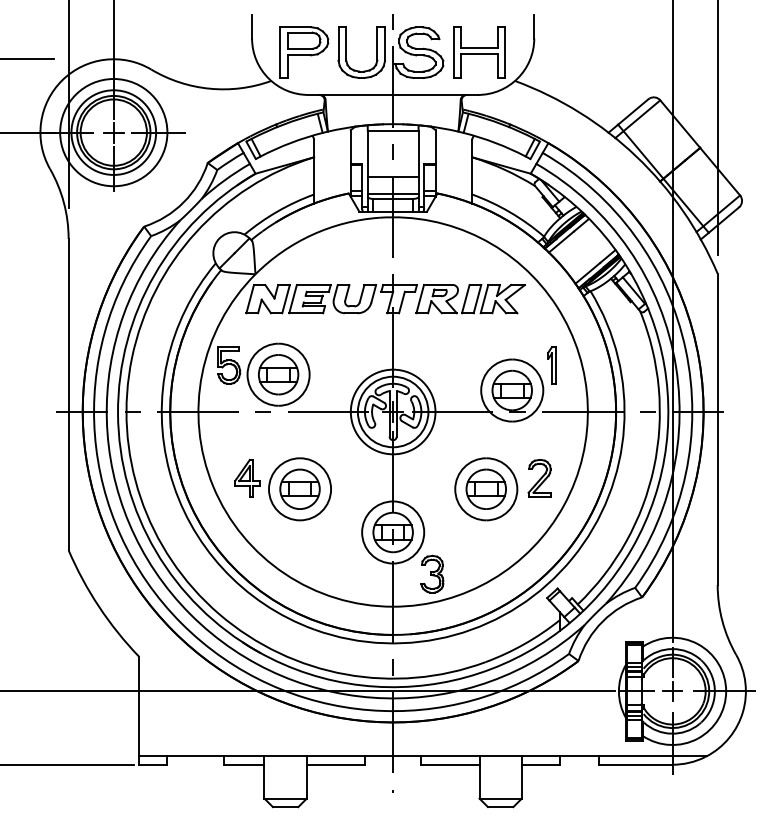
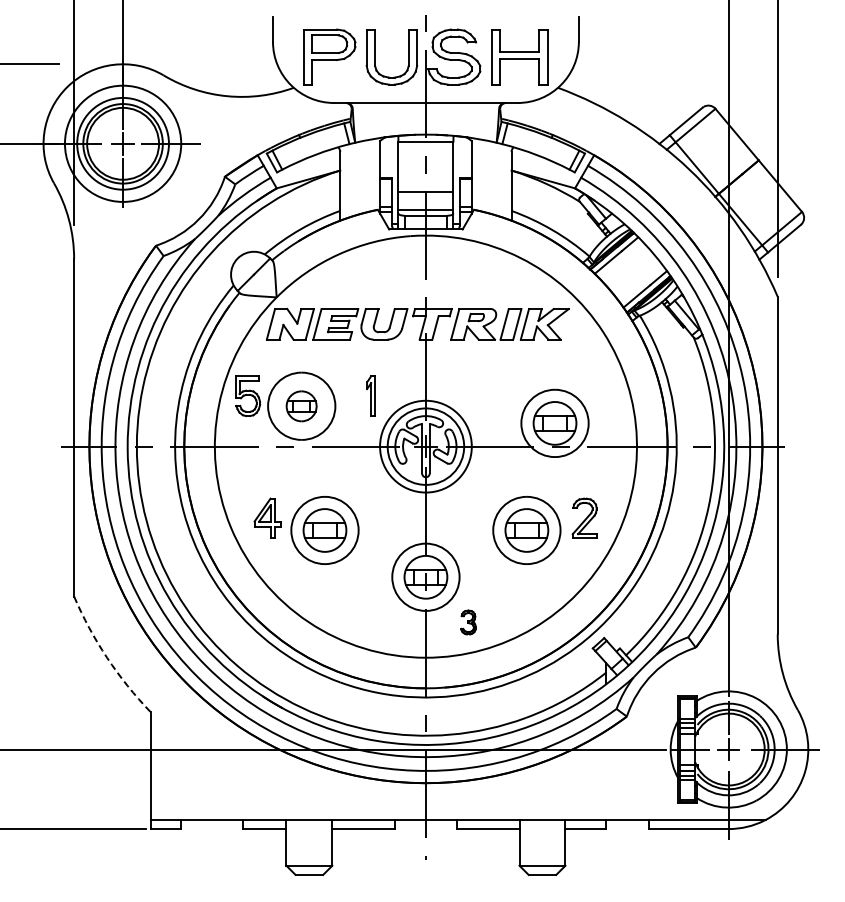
part: (551, 364) -> (370, 395), moved
part: (278, 374) -> (301, 406), size x0.7
part: (432, 574) -> (468, 622), size x0.6
arc: (99, 606) -> (107, 657), solid -> dashed

